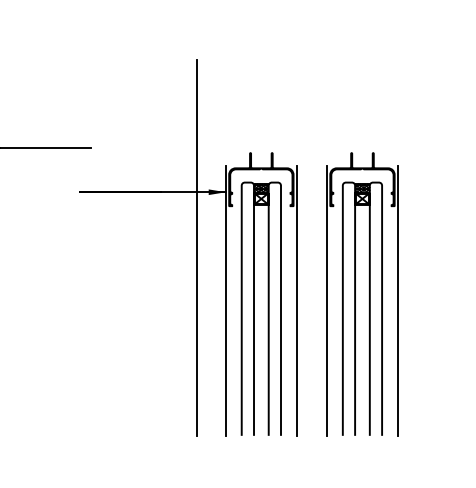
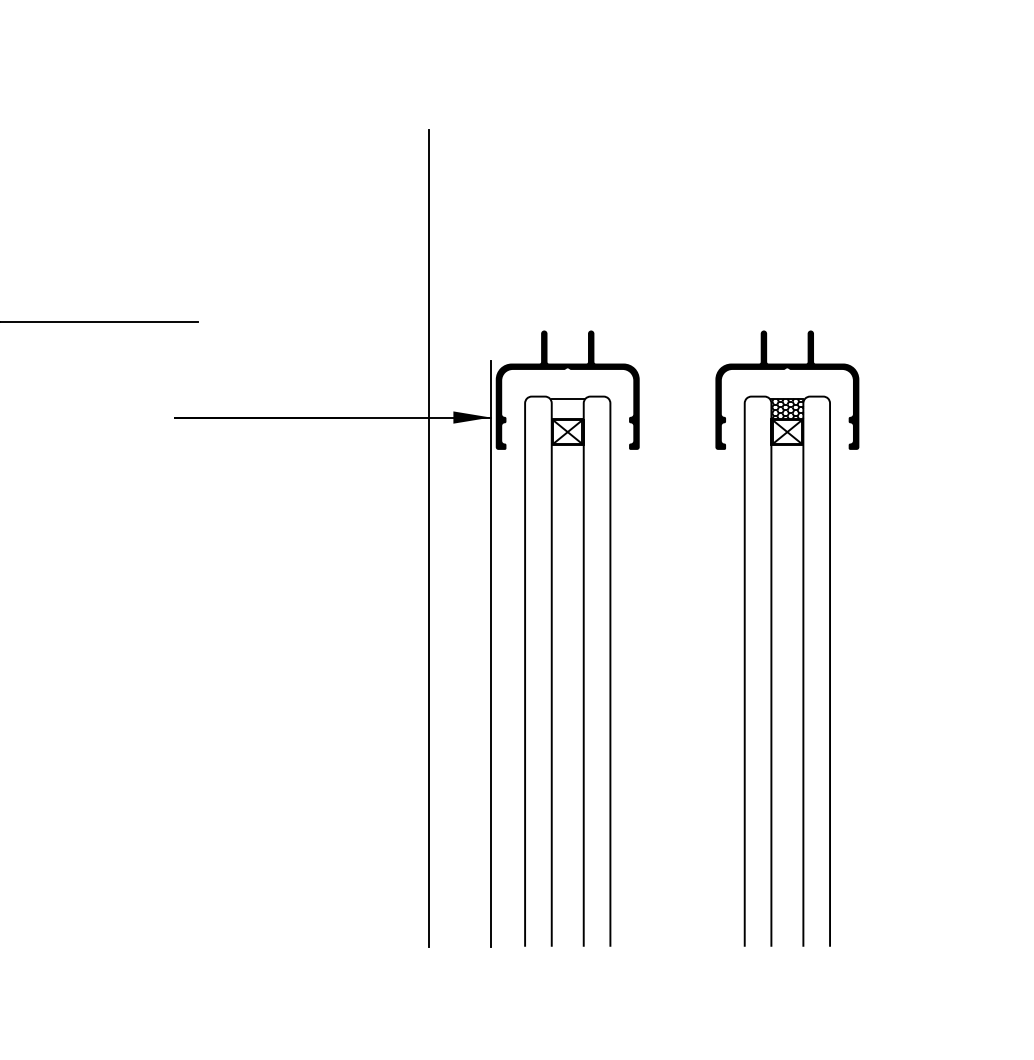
hatch: (261, 187) -> (568, 407), removed
line: (296, 300) -> (644, 652), removed
line: (327, 300) -> (711, 652), removed
line: (397, 300) -> (863, 652), removed

